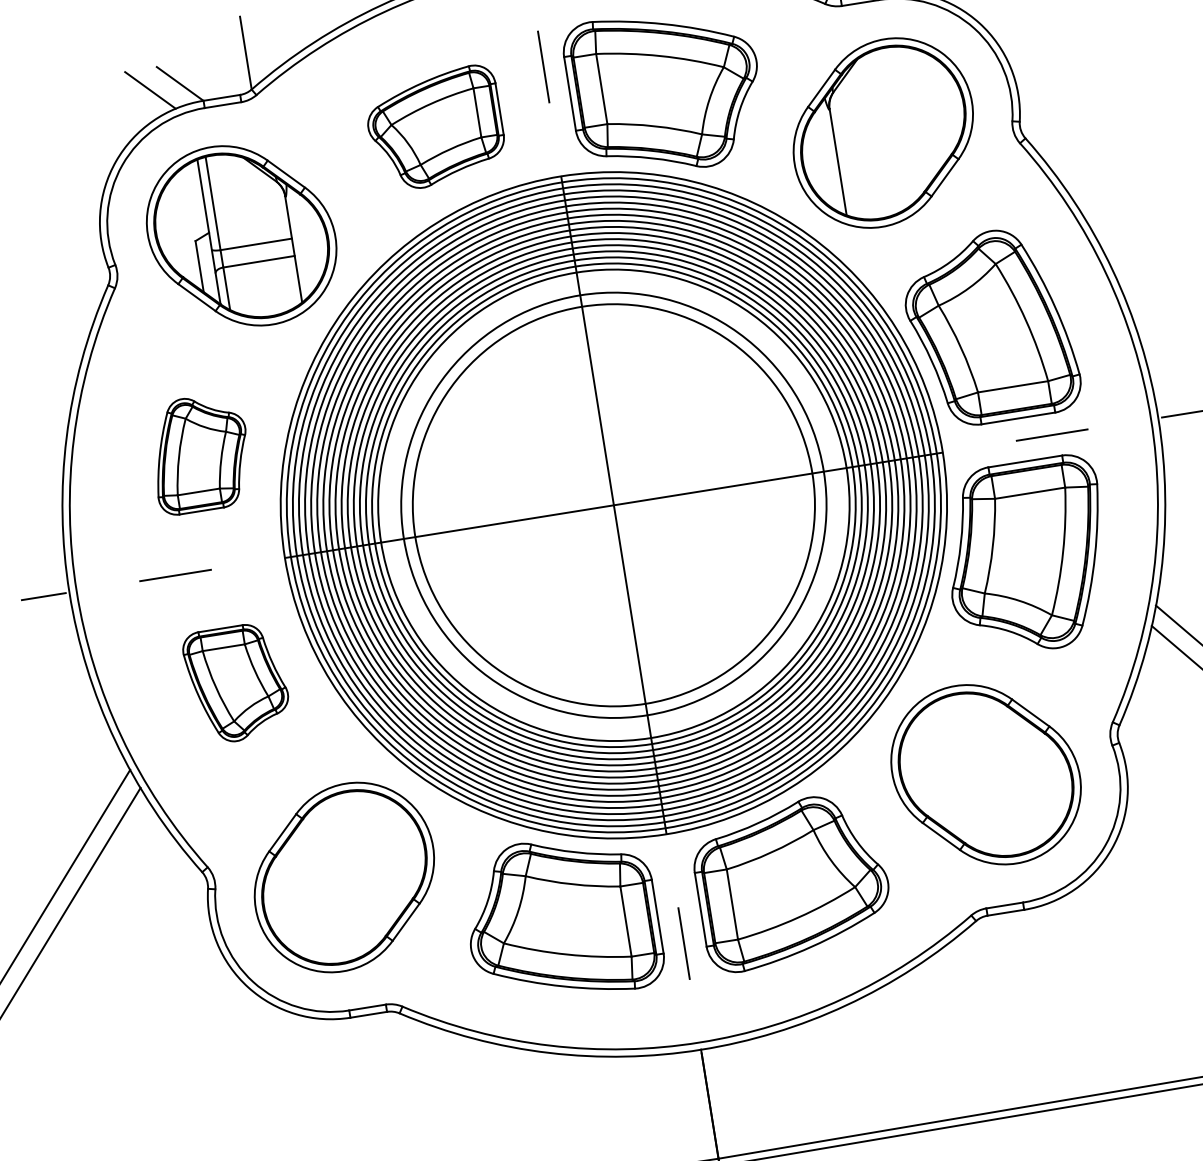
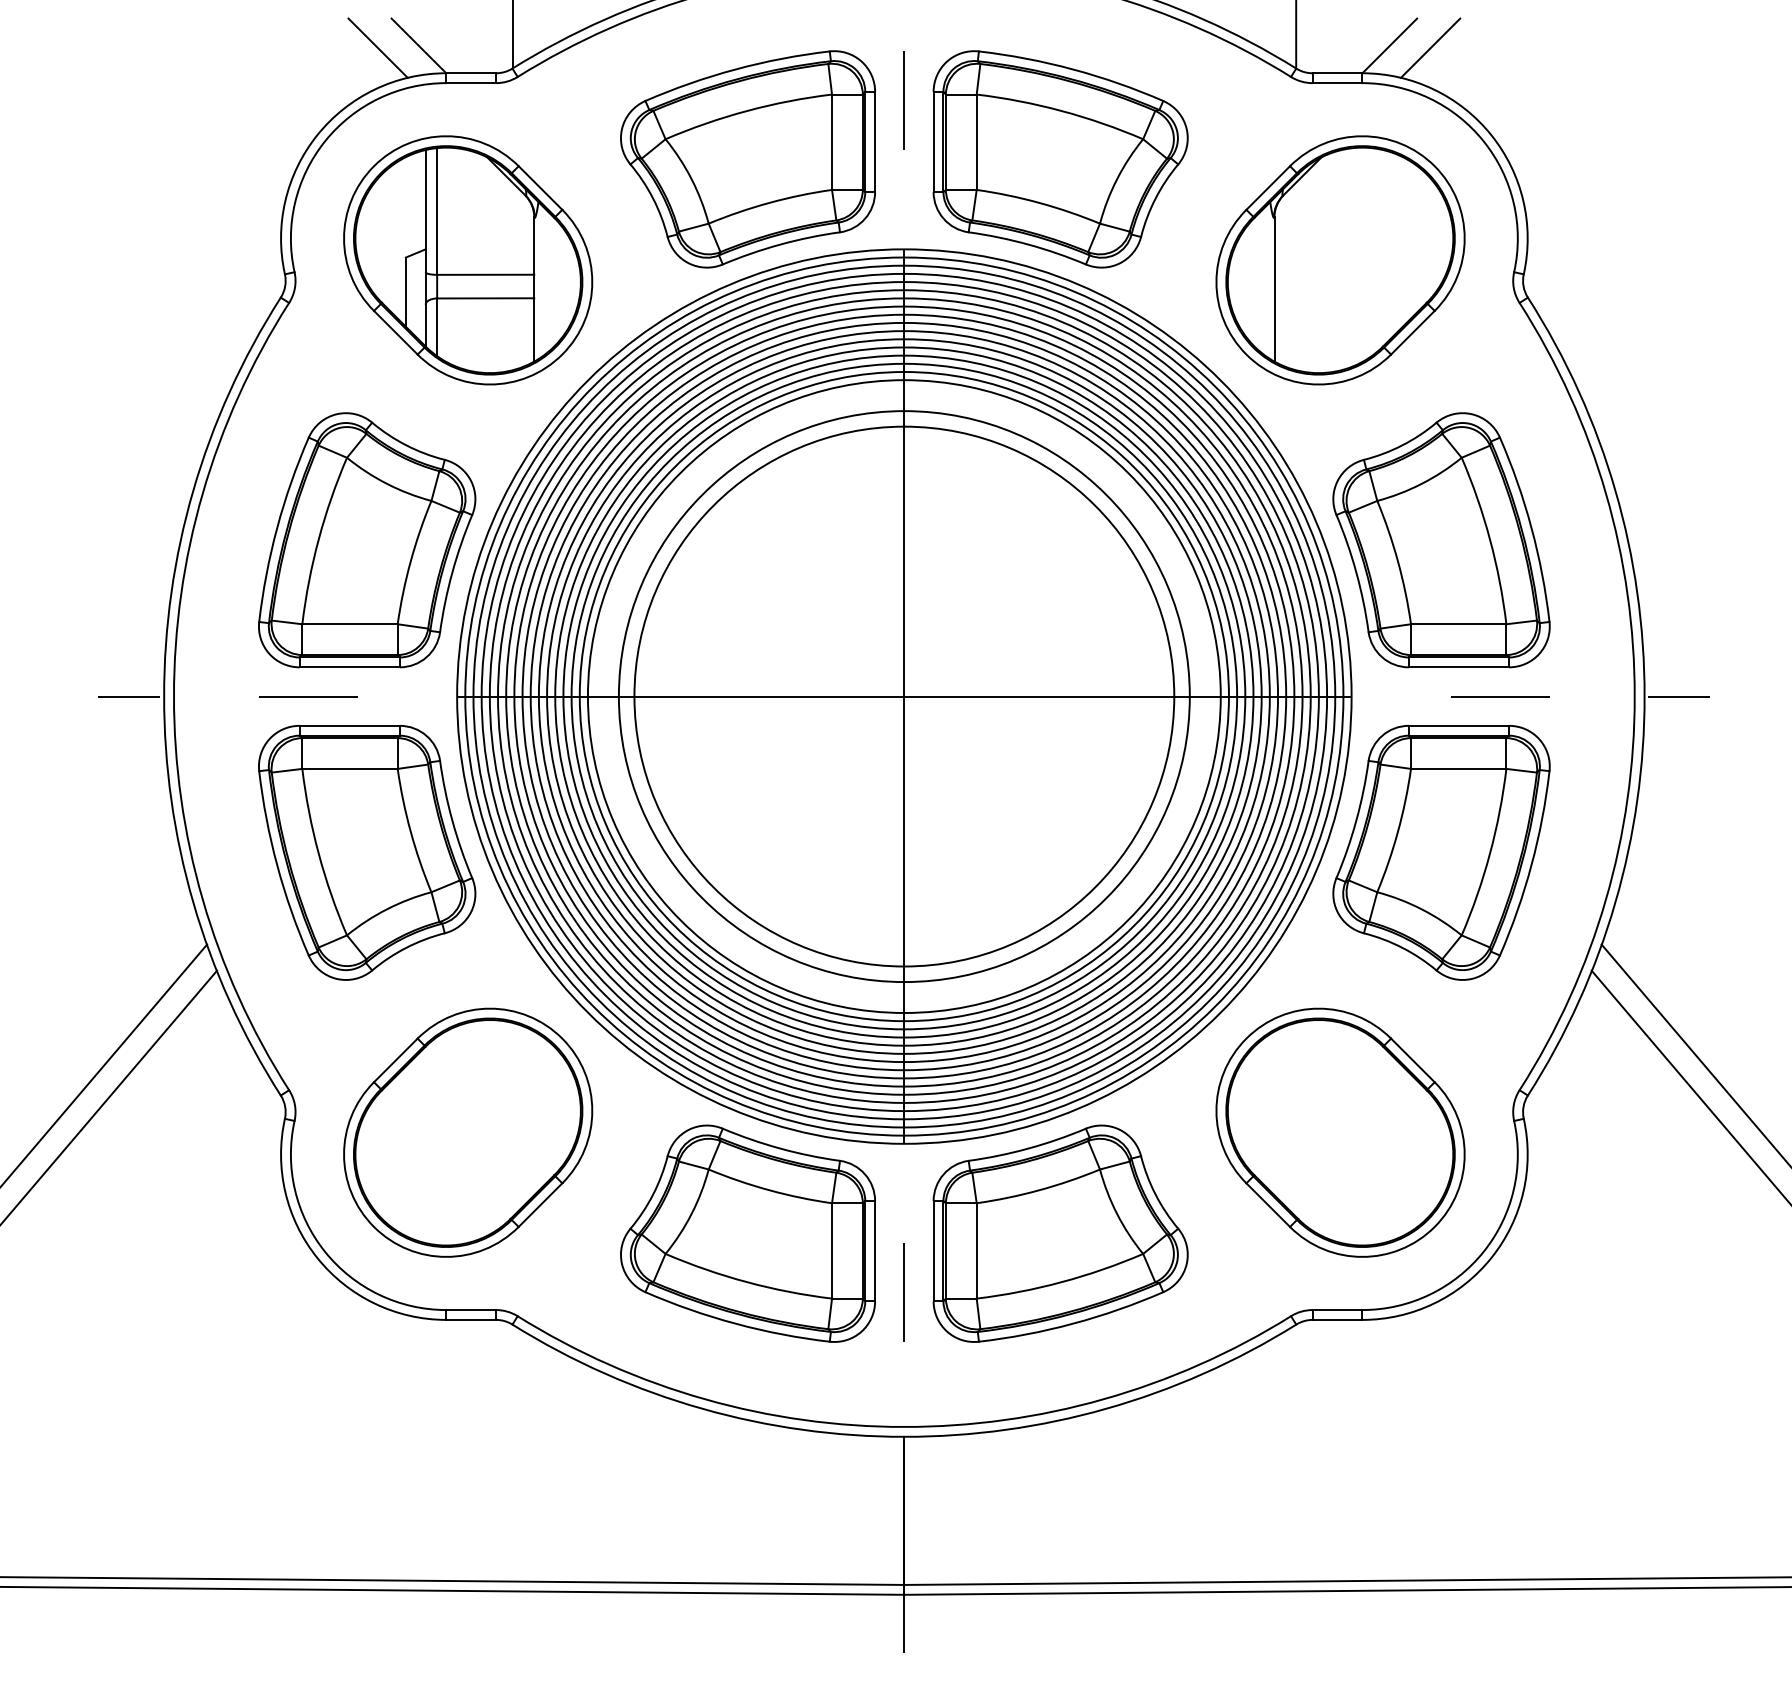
part: (435, 128) -> (747, 159), size x1.43
part: (200, 453) -> (367, 540), size x1.67
part: (237, 683) -> (367, 852), size x1.67

